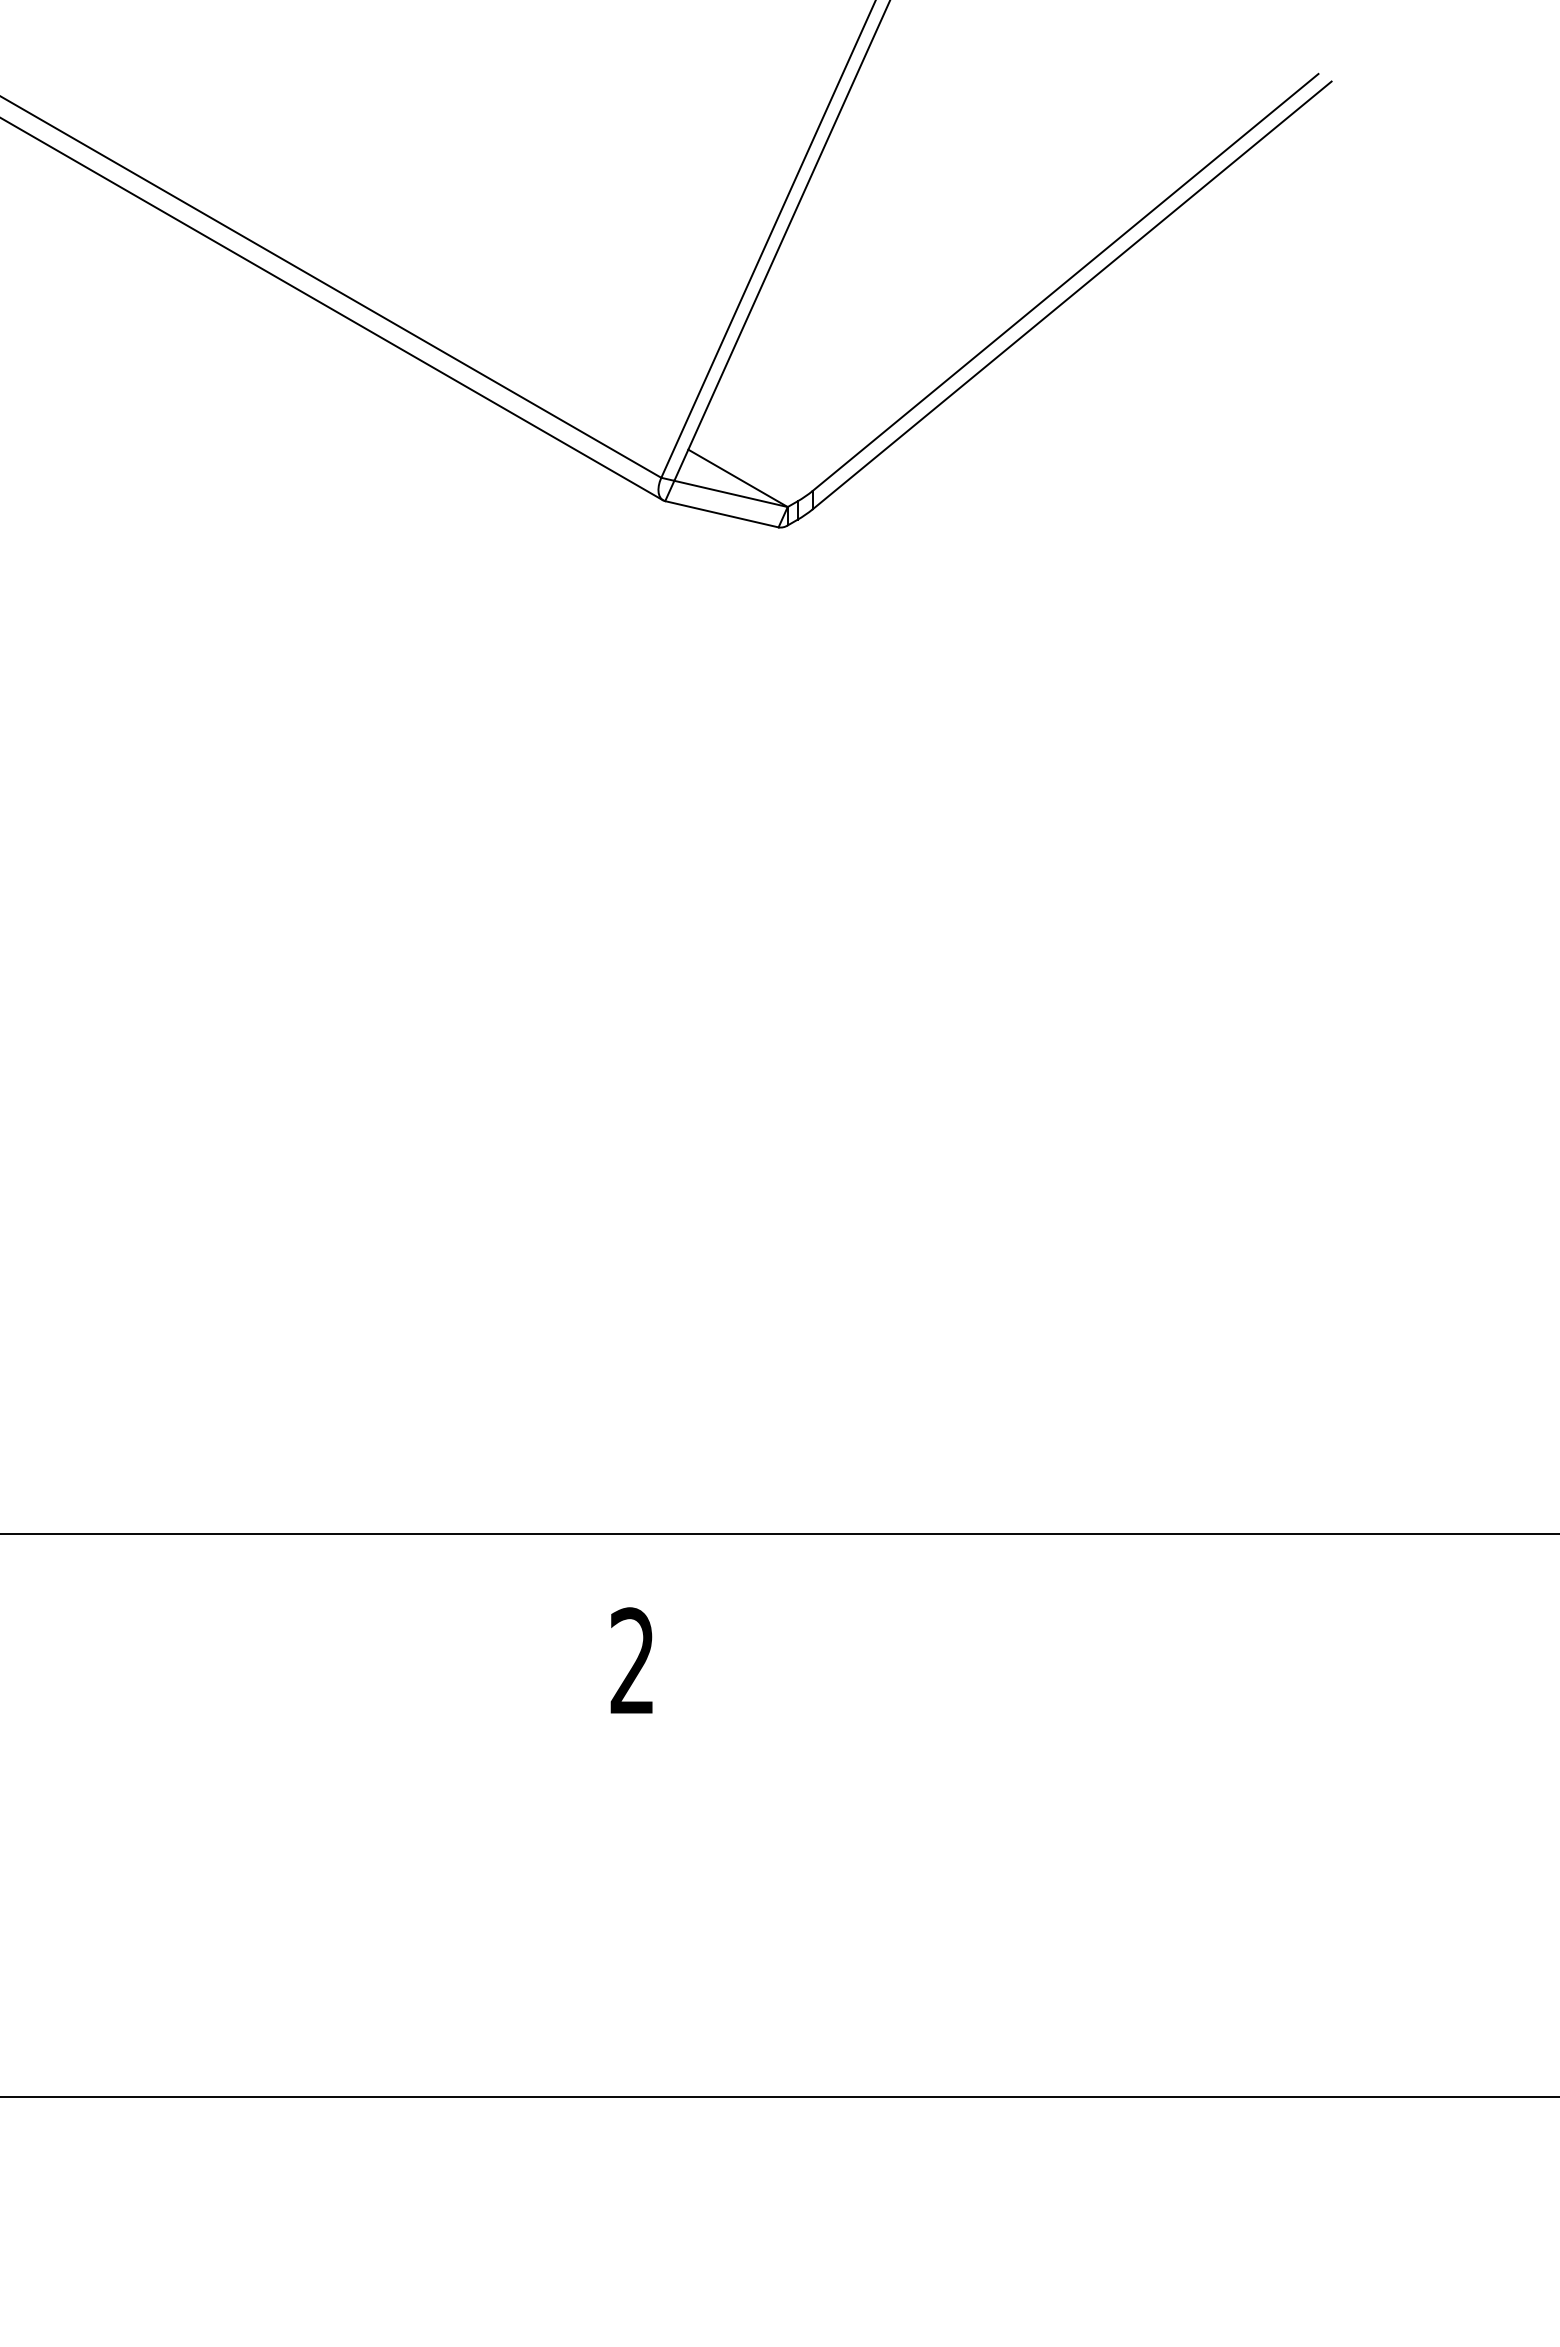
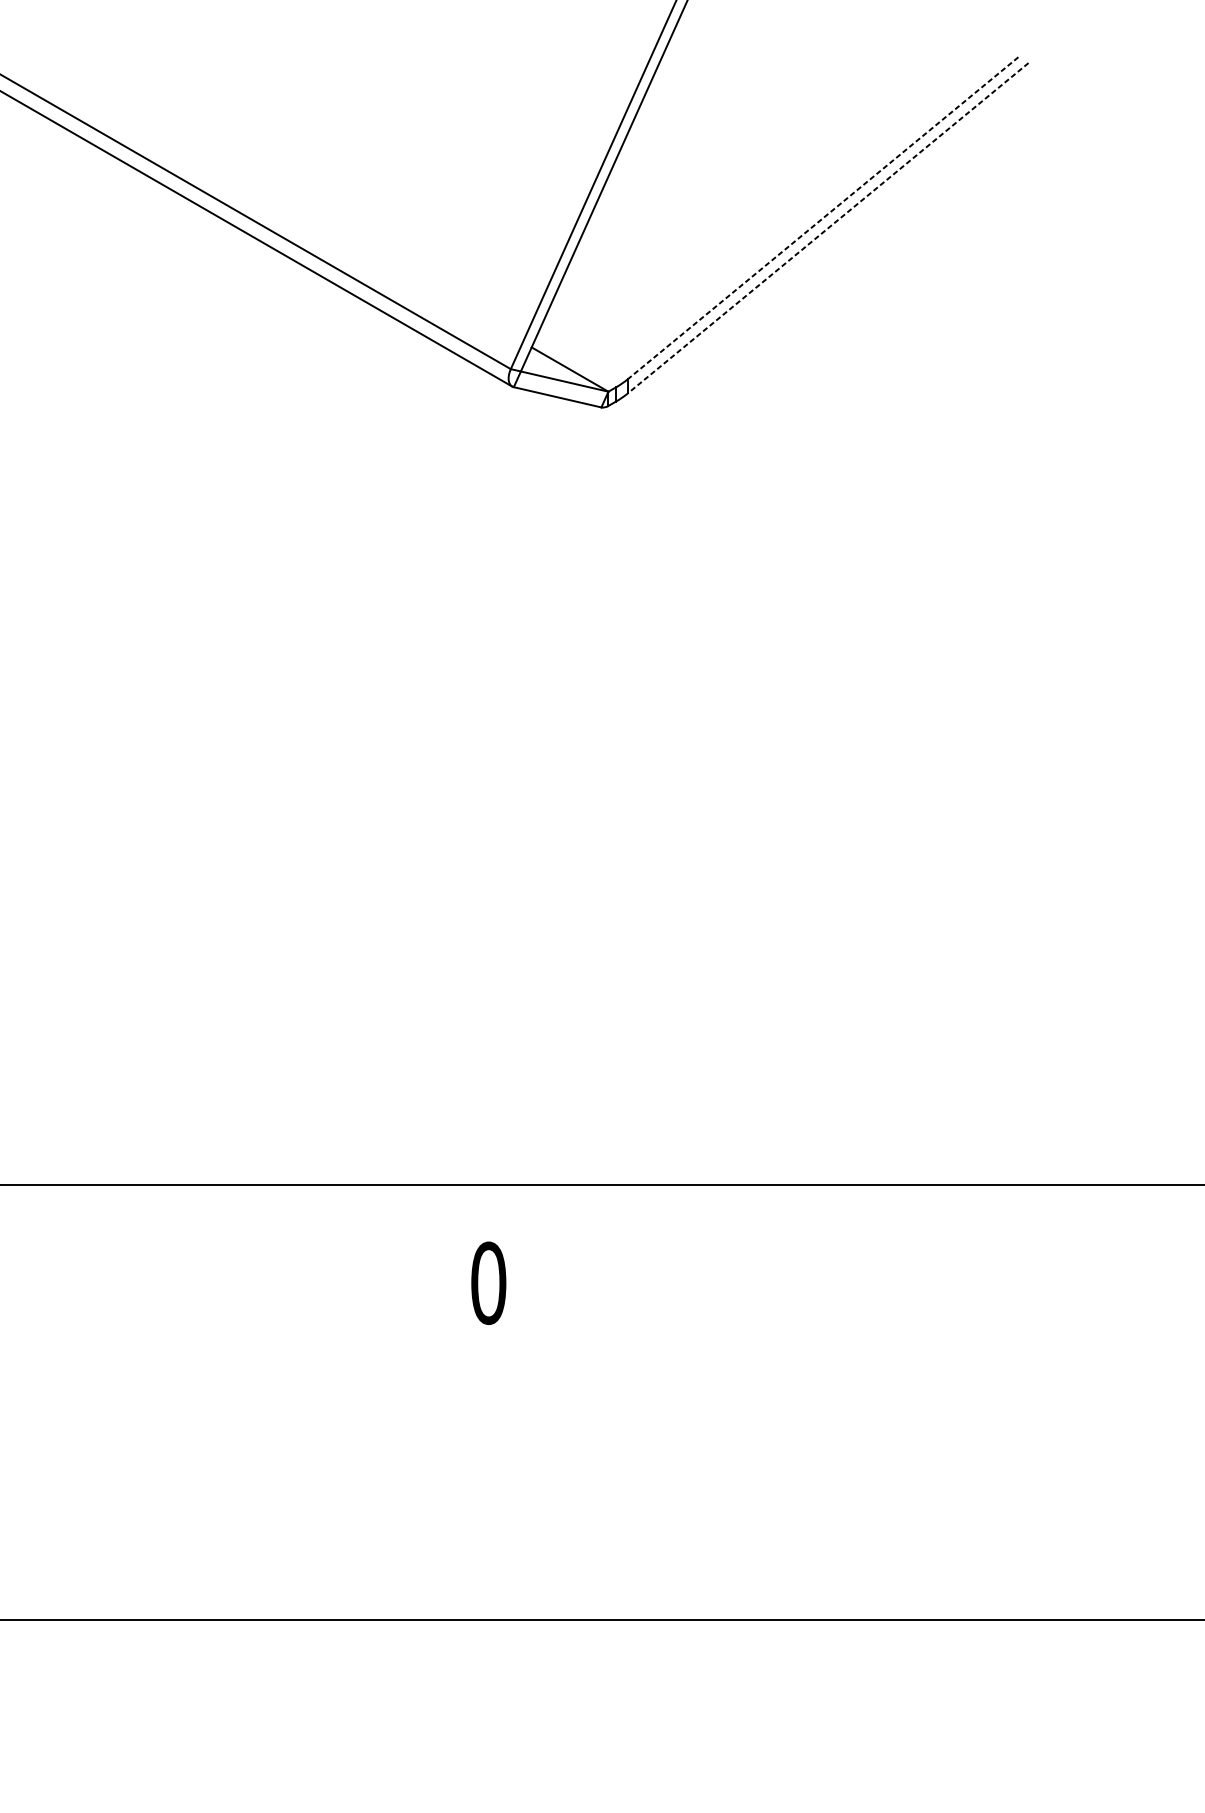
line: (1065, 282) -> (823, 218), solid -> dashed
line: (1071, 295) -> (827, 228), solid -> dashed
text: (632, 1661) -> (488, 1283), 2 -> 0

